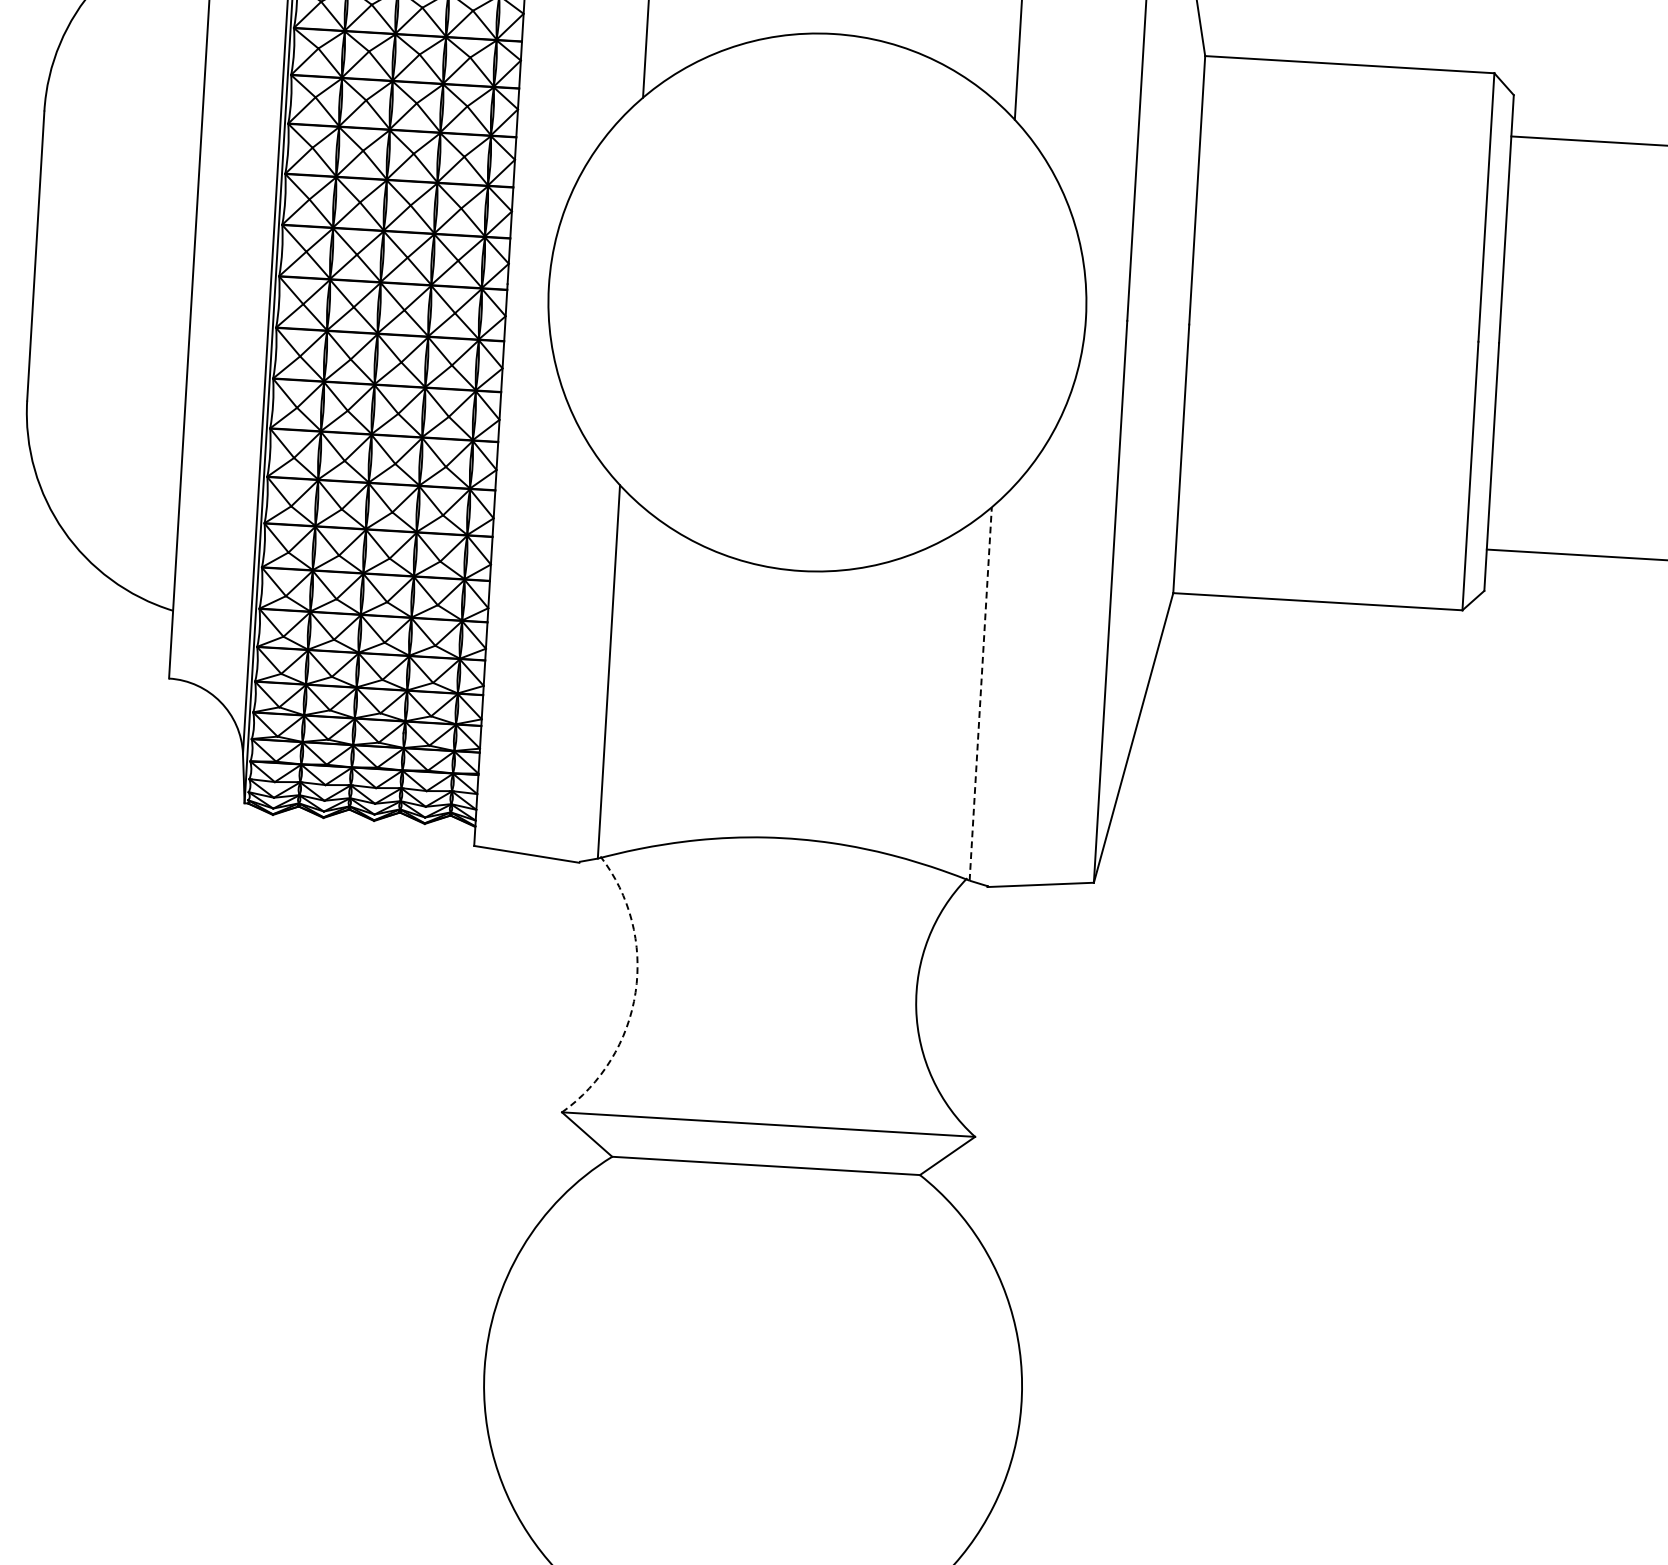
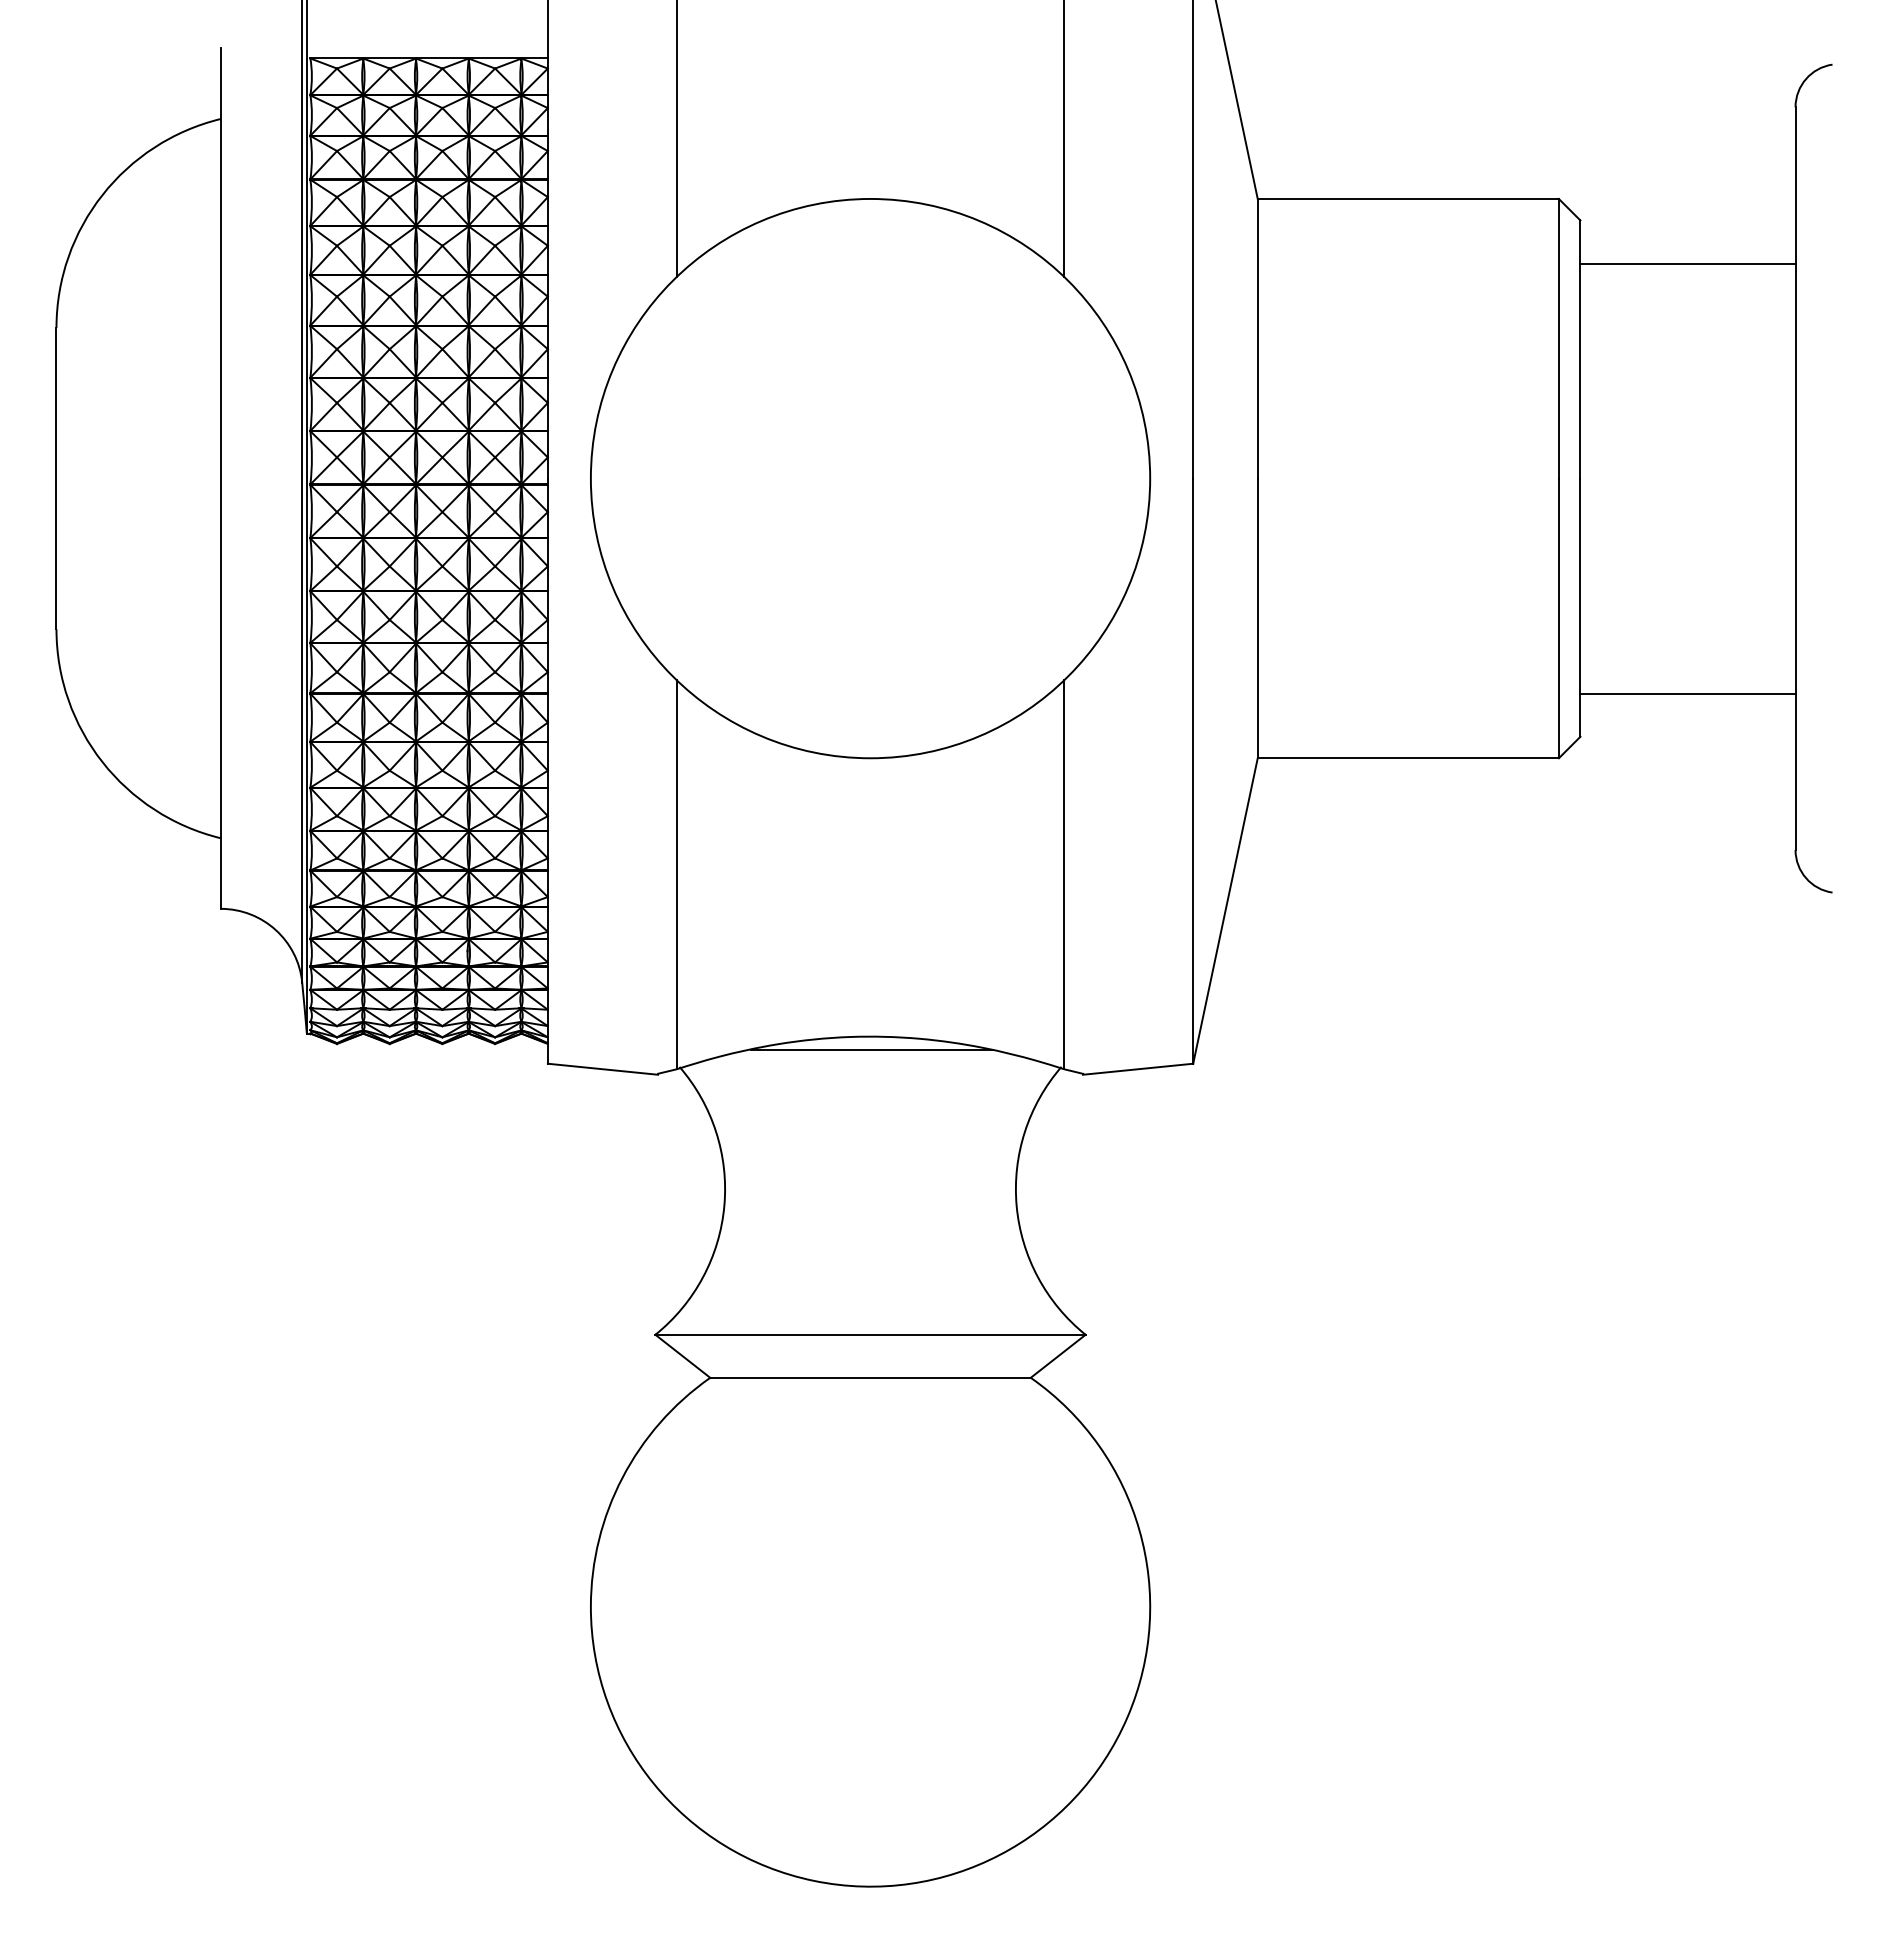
line: (981, 693) -> (1064, 874), dashed -> solid
line: (785, 850) -> (871, 1049), added
arc: (635, 992) -> (724, 1205), dashed -> solid

